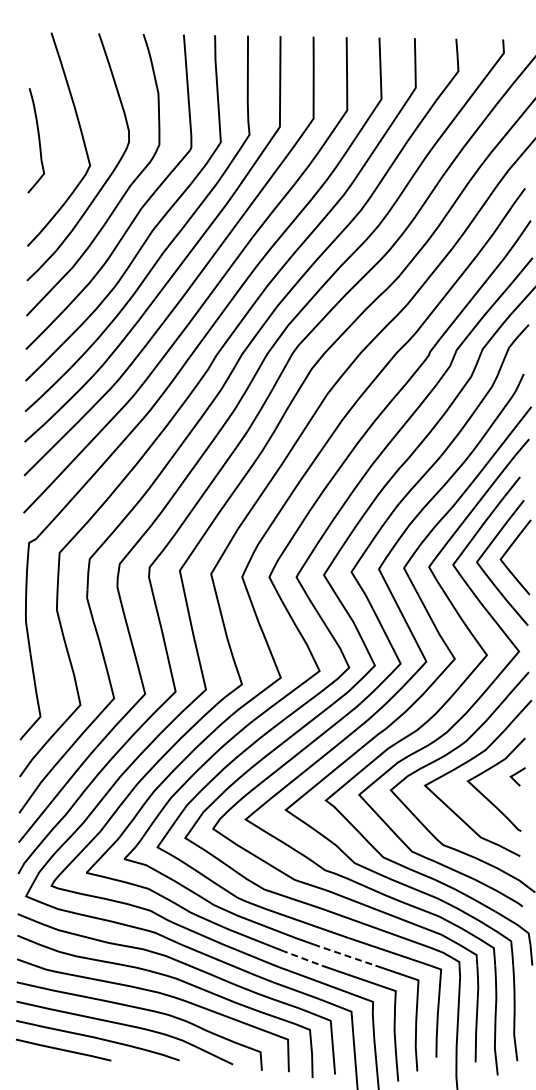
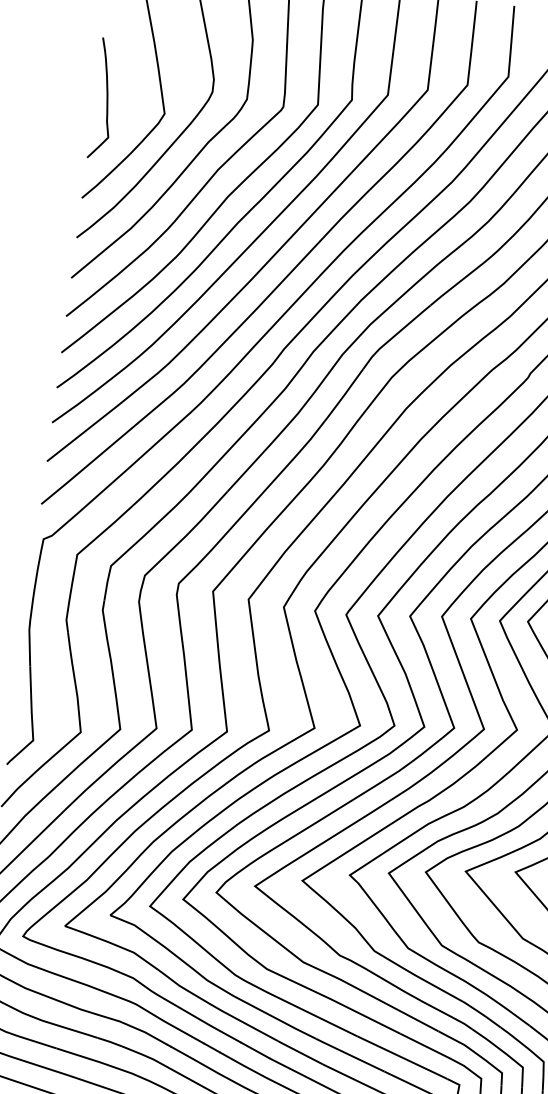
curve: (38, 140) -> (106, 98), moved
line: (343, 954) -> (349, 1054), dashed -> solid
line: (300, 957) -> (299, 1052), dashed -> solid

